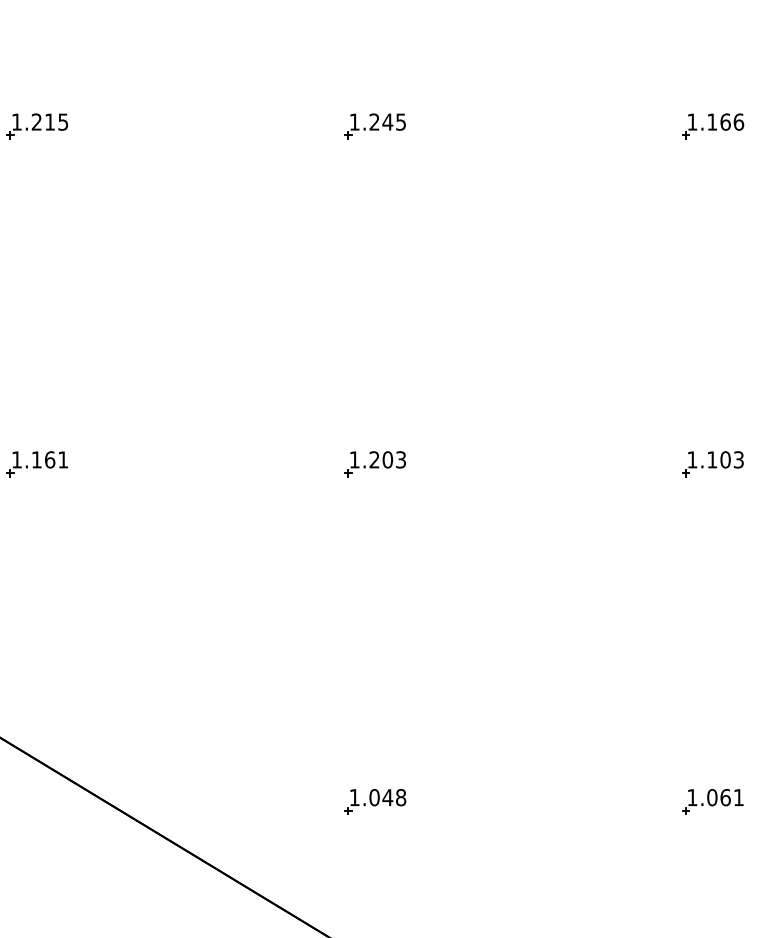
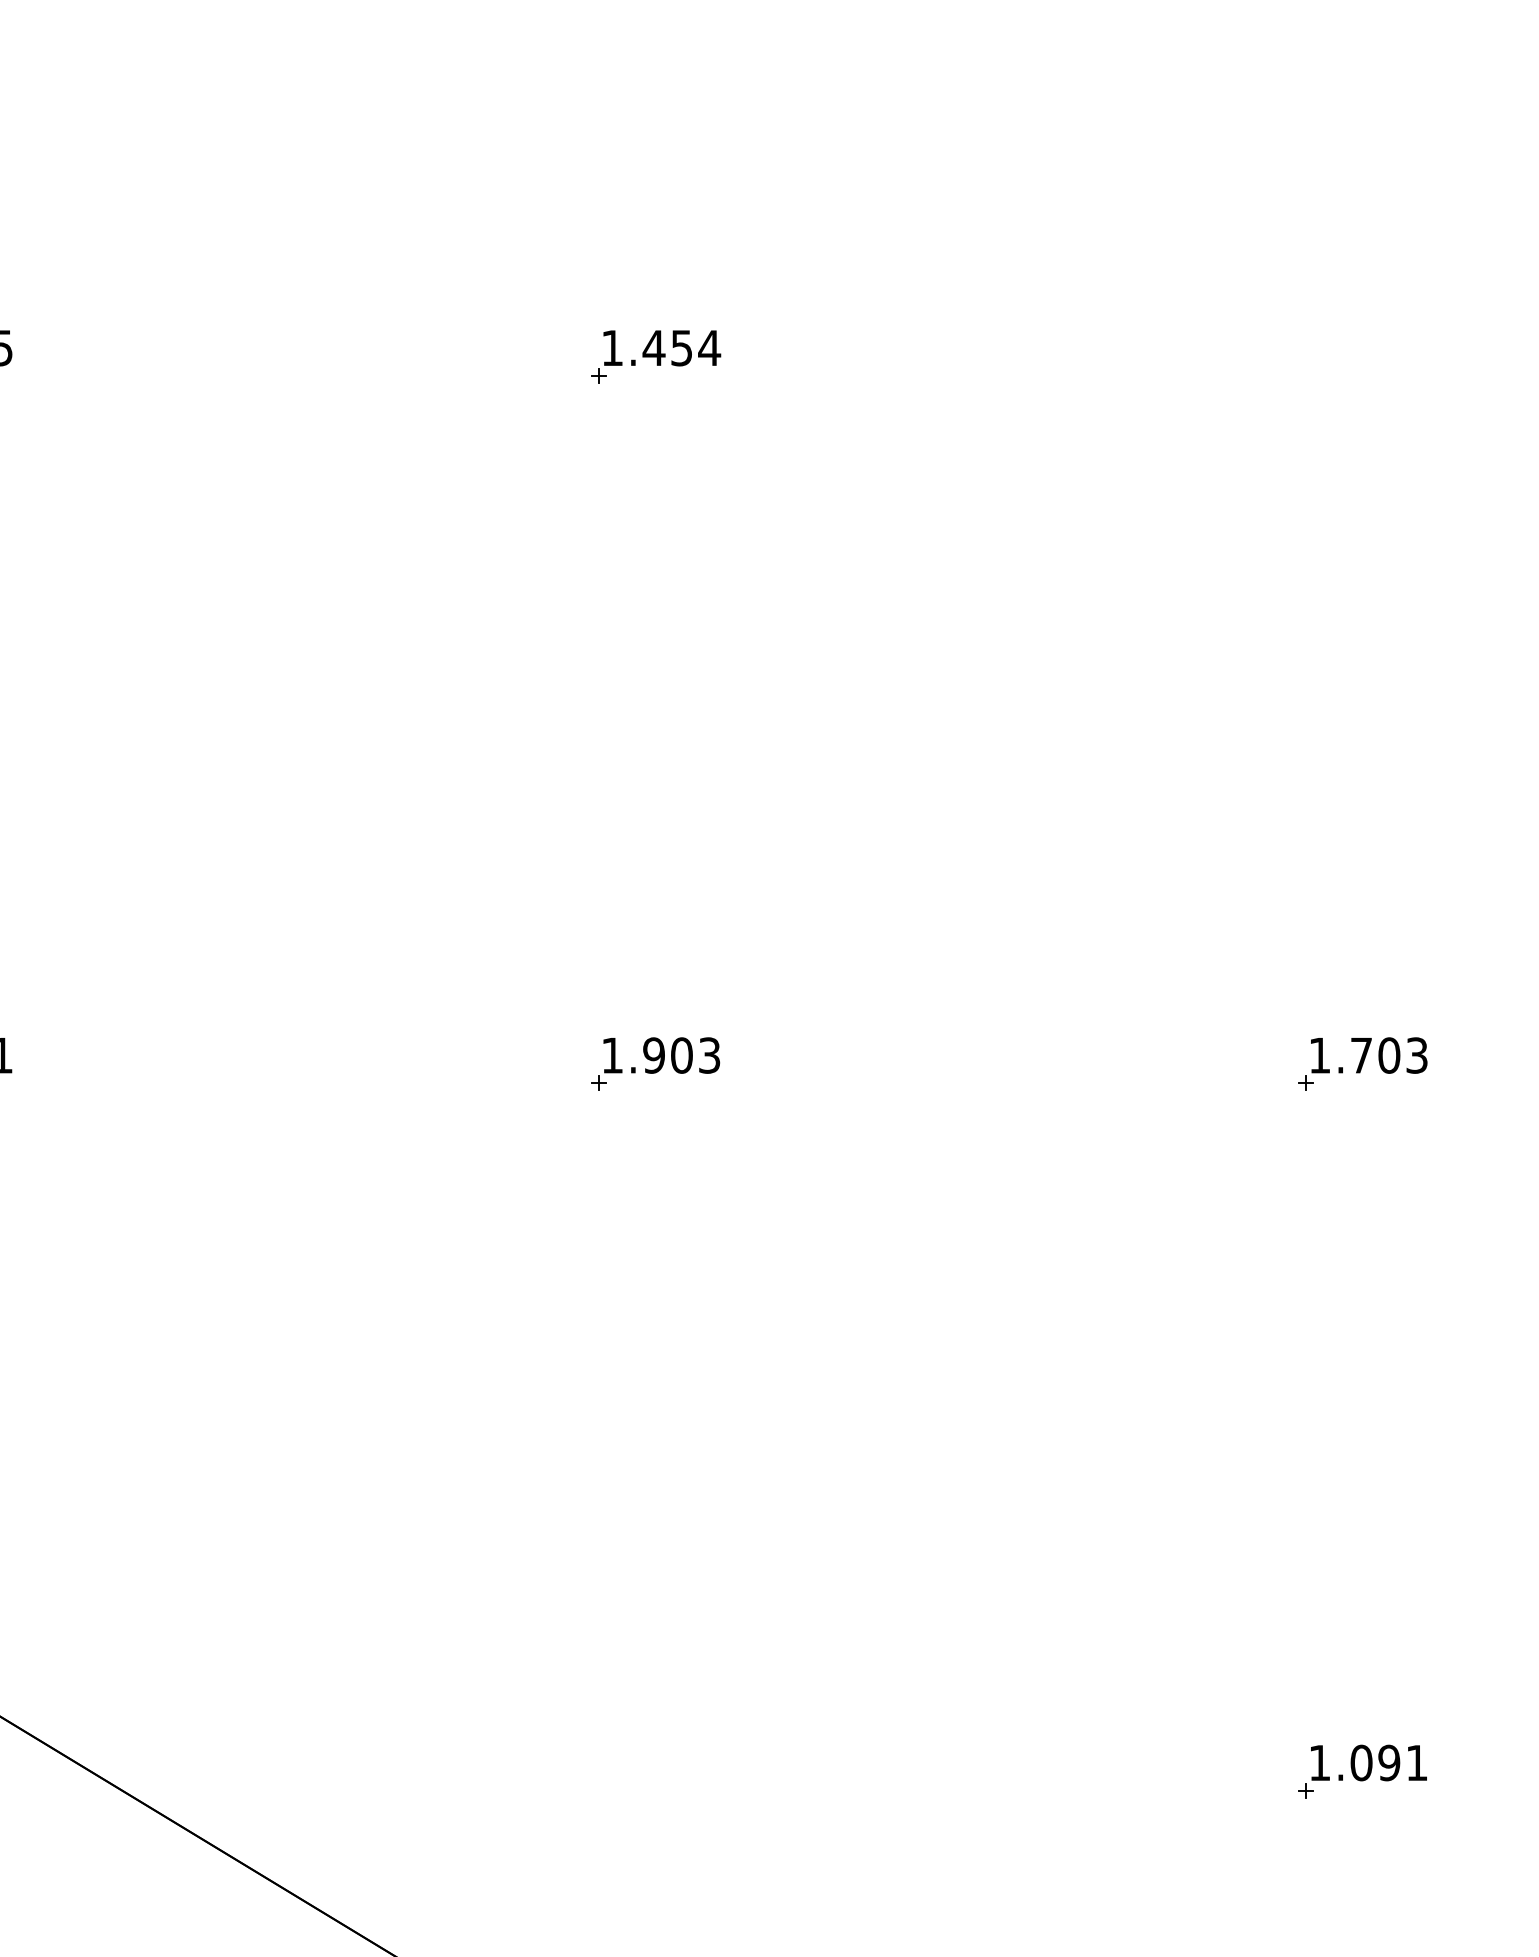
text: (387, 121) -> (681, 346), 1.245 -> 1.454
part: (713, 126) -> (1363, 357), removed
text: (374, 459) -> (653, 1054), 1.203 -> 1.903
text: (712, 459) -> (1361, 1054), 1.103 -> 1.703
text: (725, 797) -> (1389, 1762), 1.061 -> 1.091
part: (375, 801) -> (656, 1771), removed

